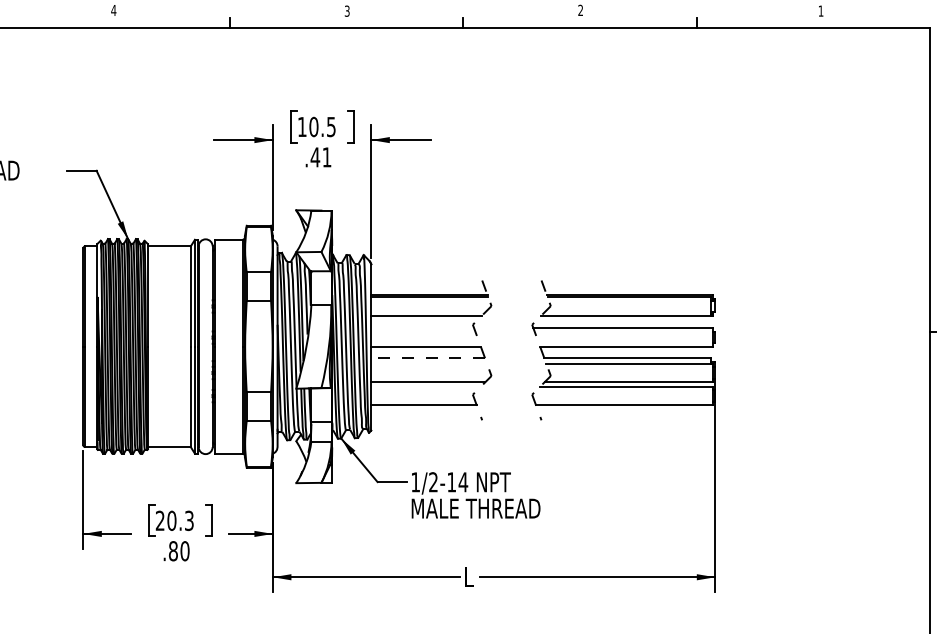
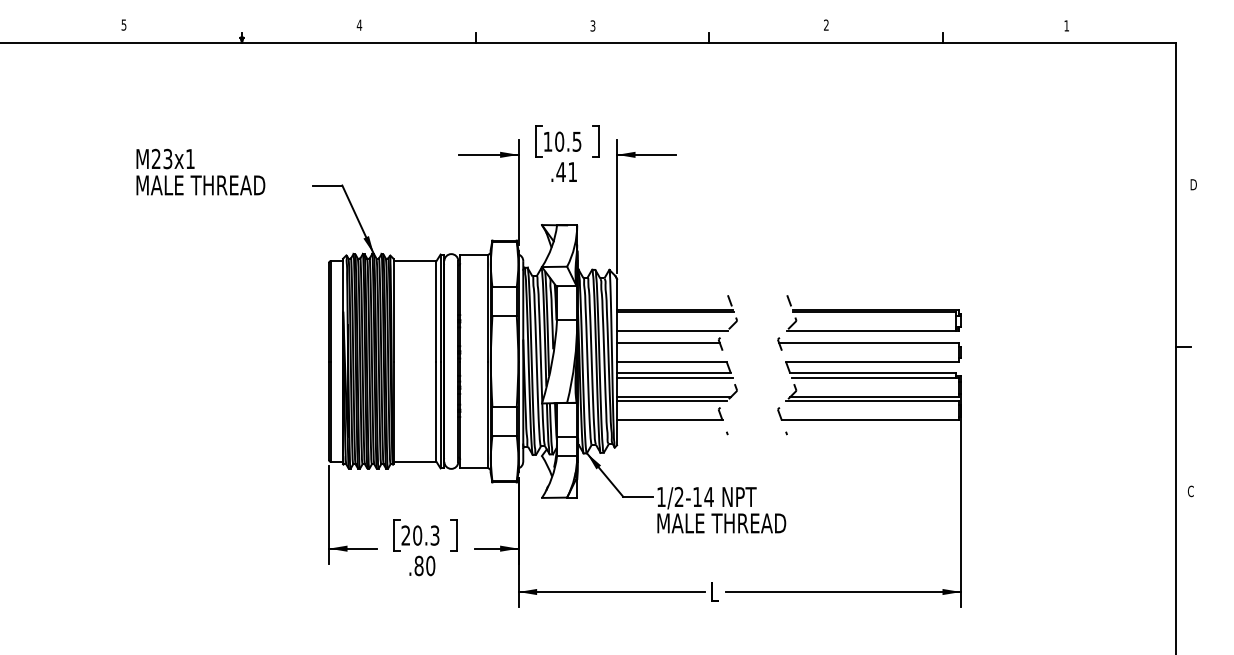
line: (422, 328) -> (668, 343), added
line: (427, 357) -> (673, 372), dashed -> solid
line: (428, 363) -> (674, 378), added
line: (425, 386) -> (671, 401), added

